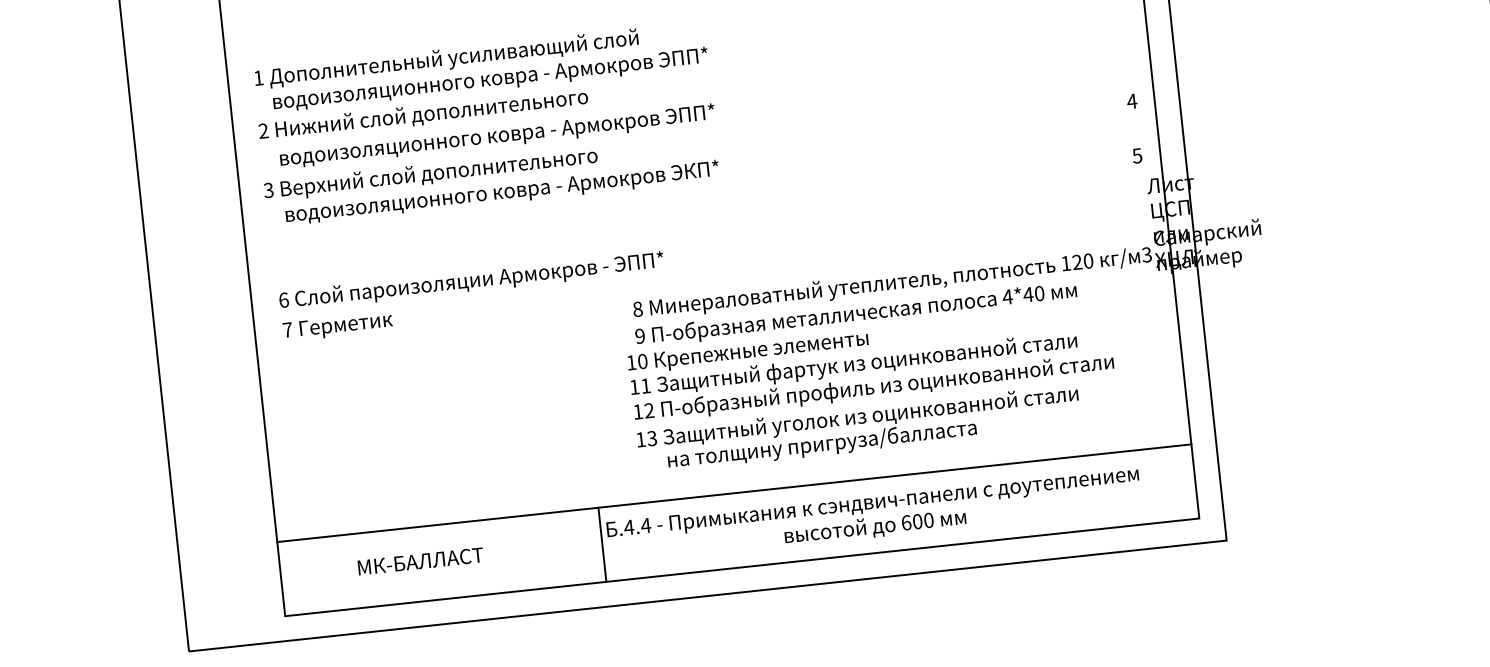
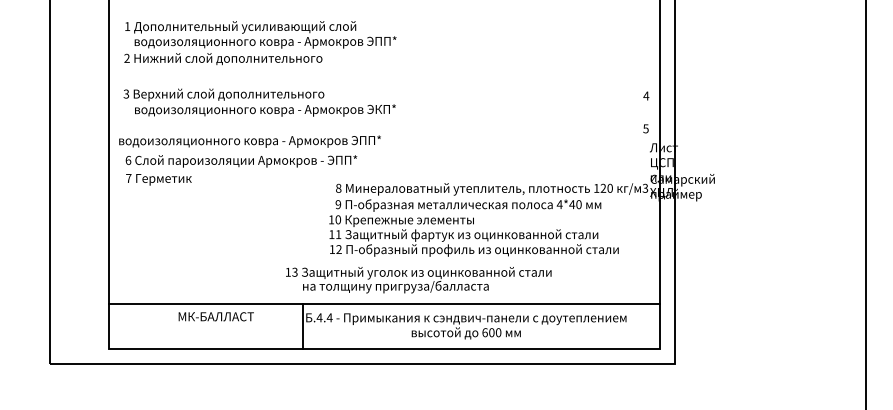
text: (496, 136) -> (249, 141), moved
text: (858, 430) -> (418, 280), moved
text: (419, 561) -> (215, 316), moved

